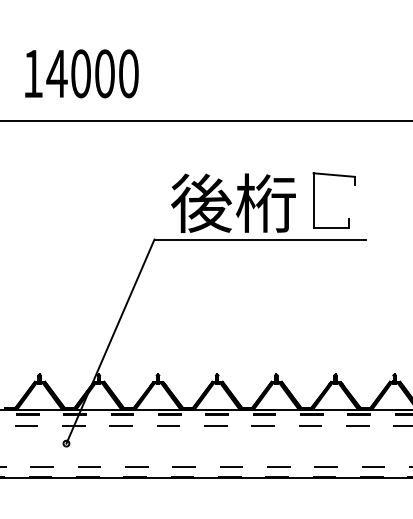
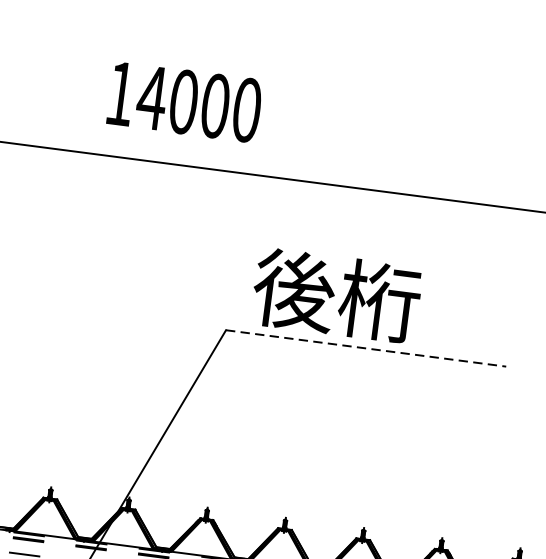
text: (81, 73) -> (184, 101), moved
part: (314, 200) -> (444, 306), removed
line: (260, 239) -> (366, 348), solid -> dashed

